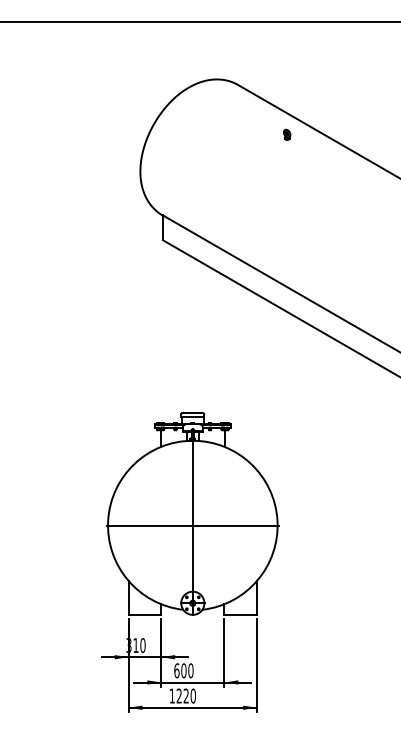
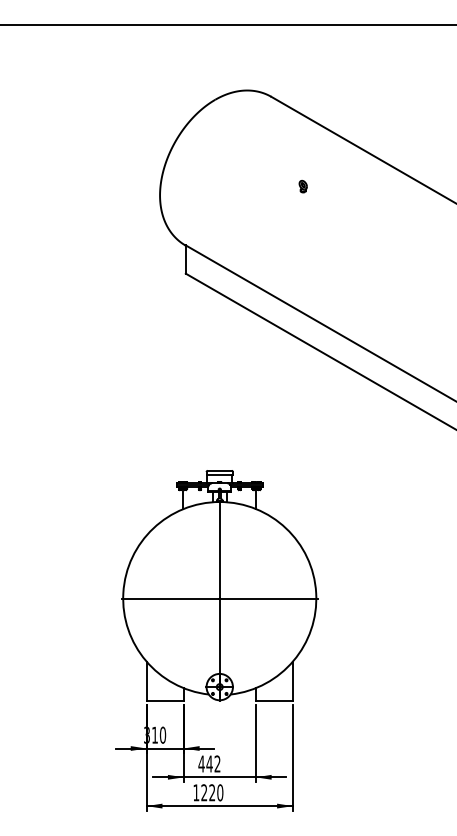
part: (287, 134) -> (303, 186), moved
text: (183, 670) -> (209, 763), 600 -> 442

